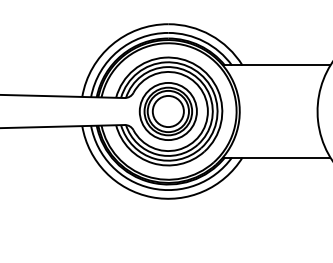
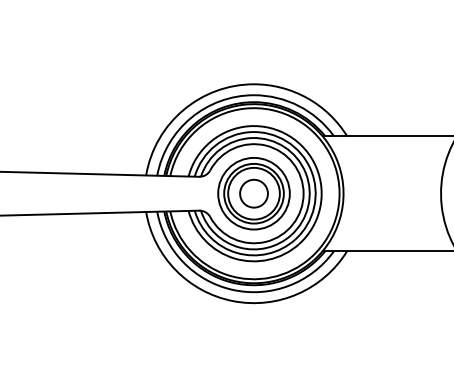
circle: (167, 111) -> (253, 193), size x0.71

